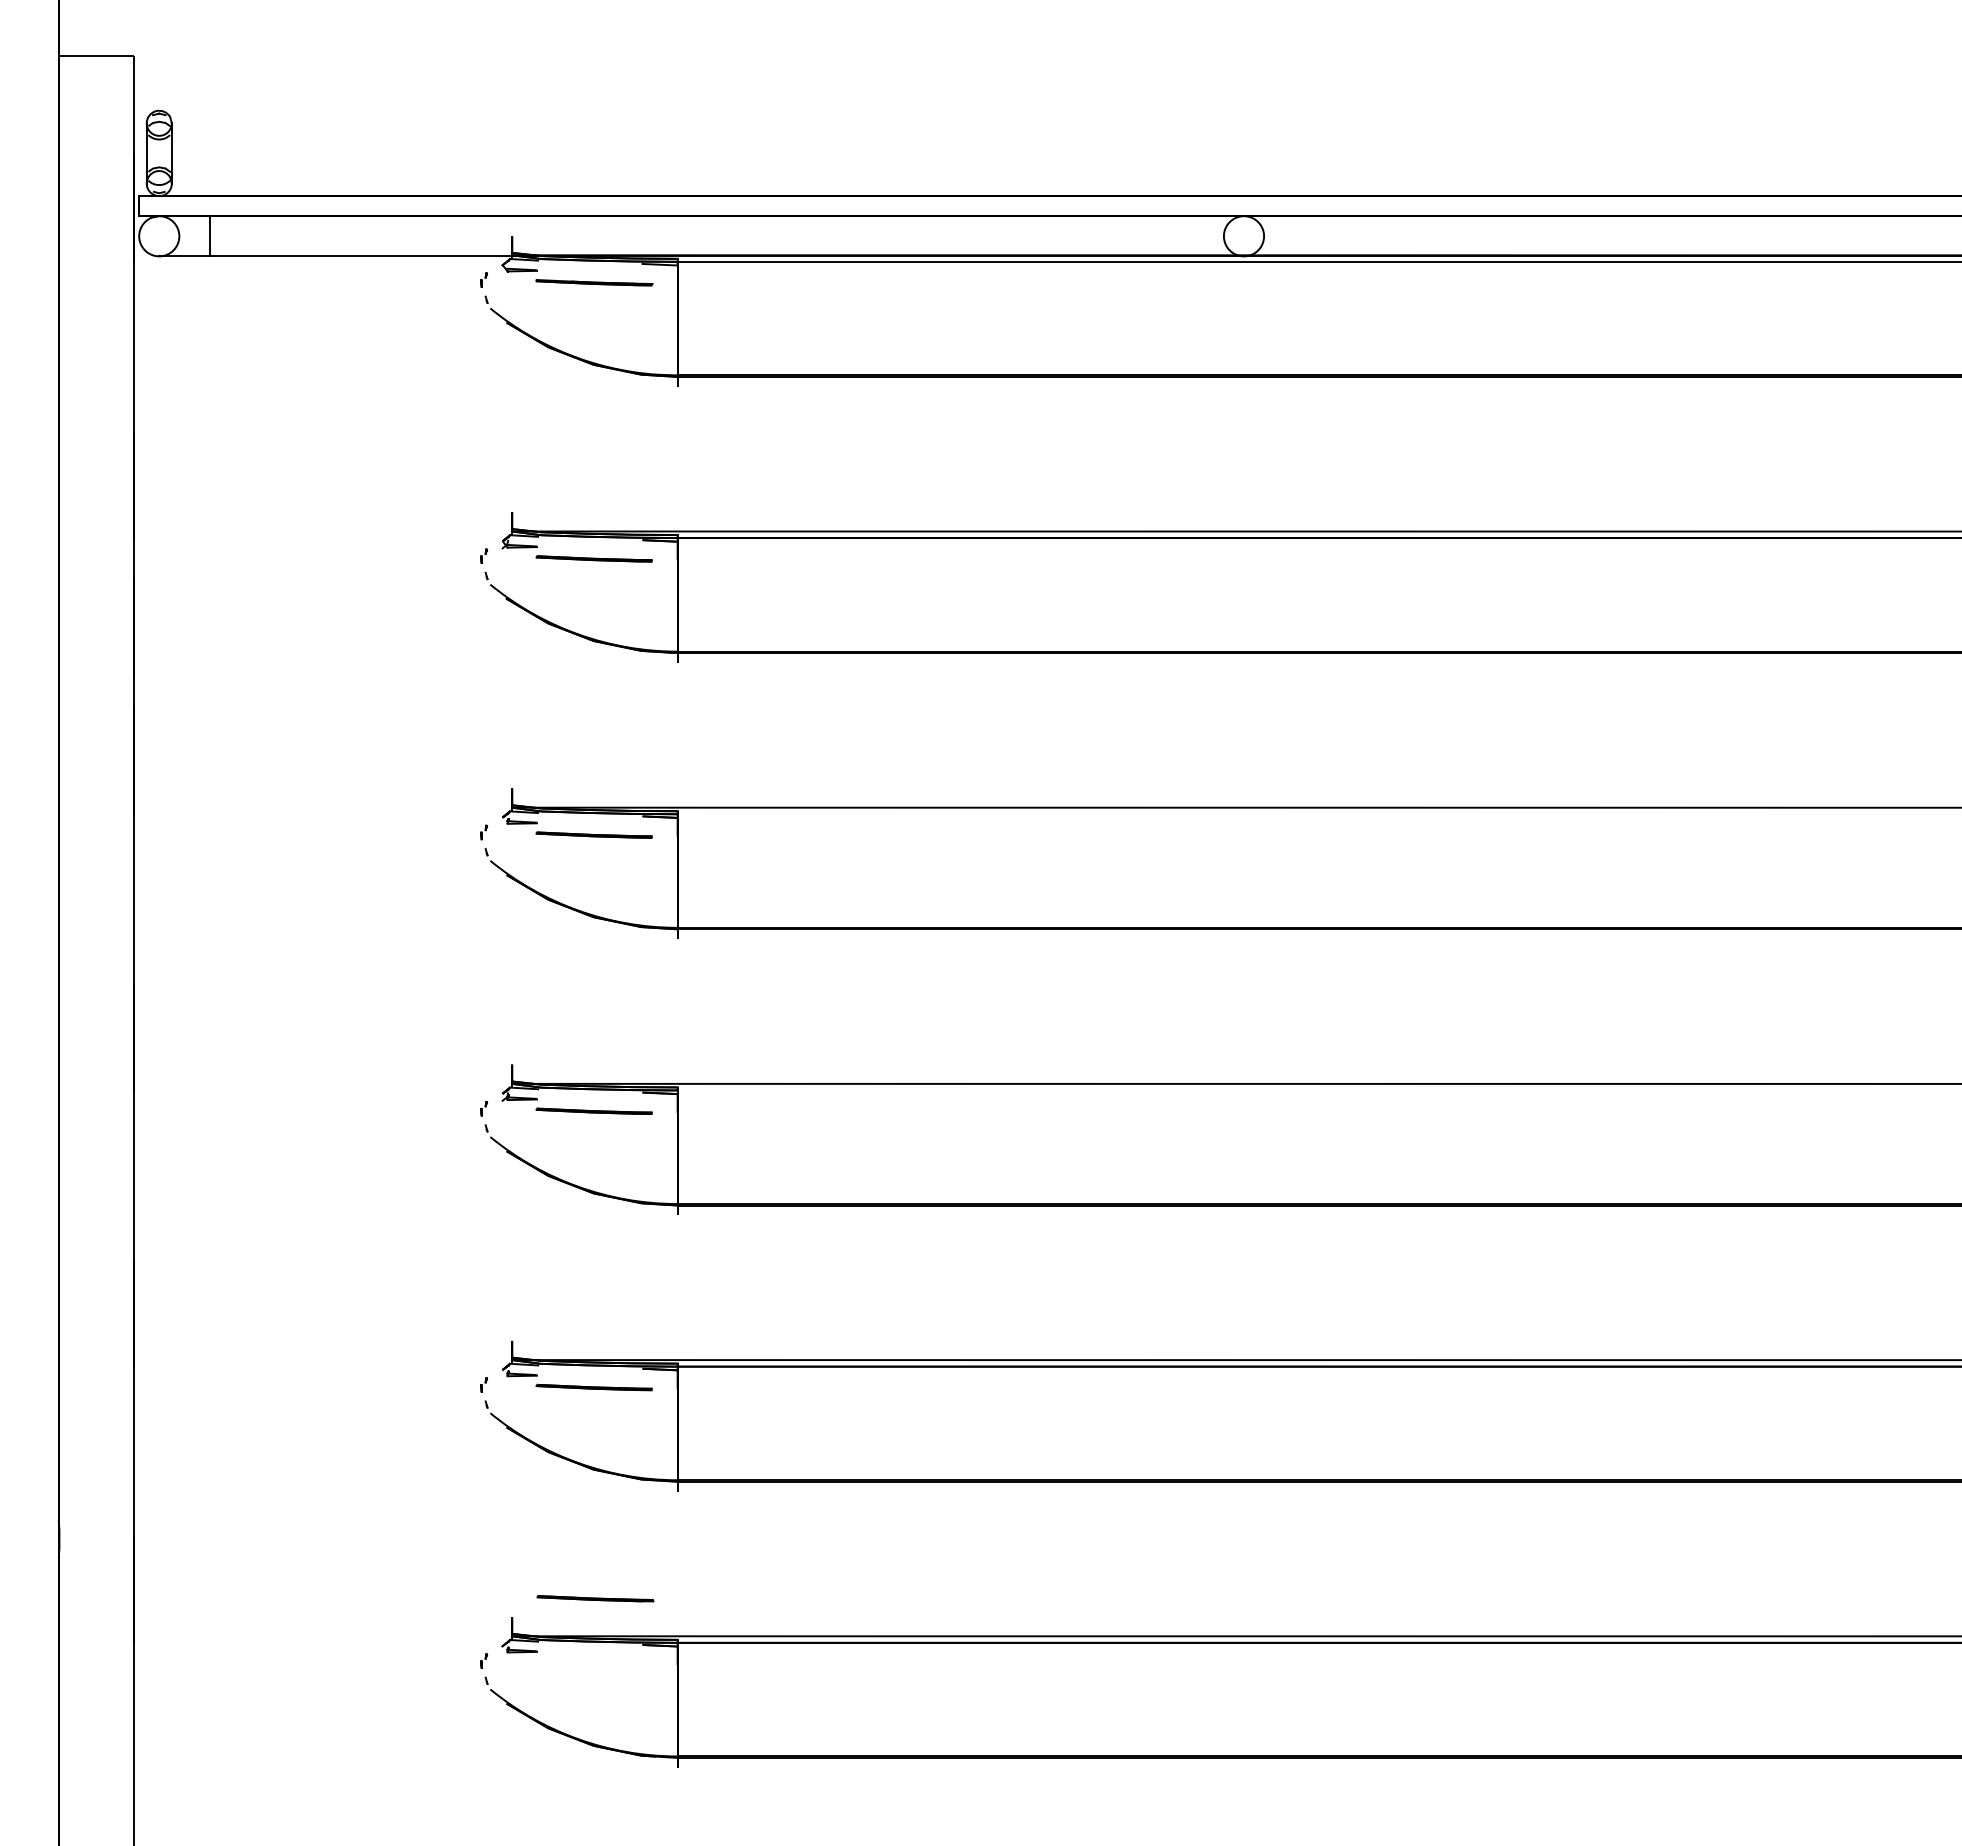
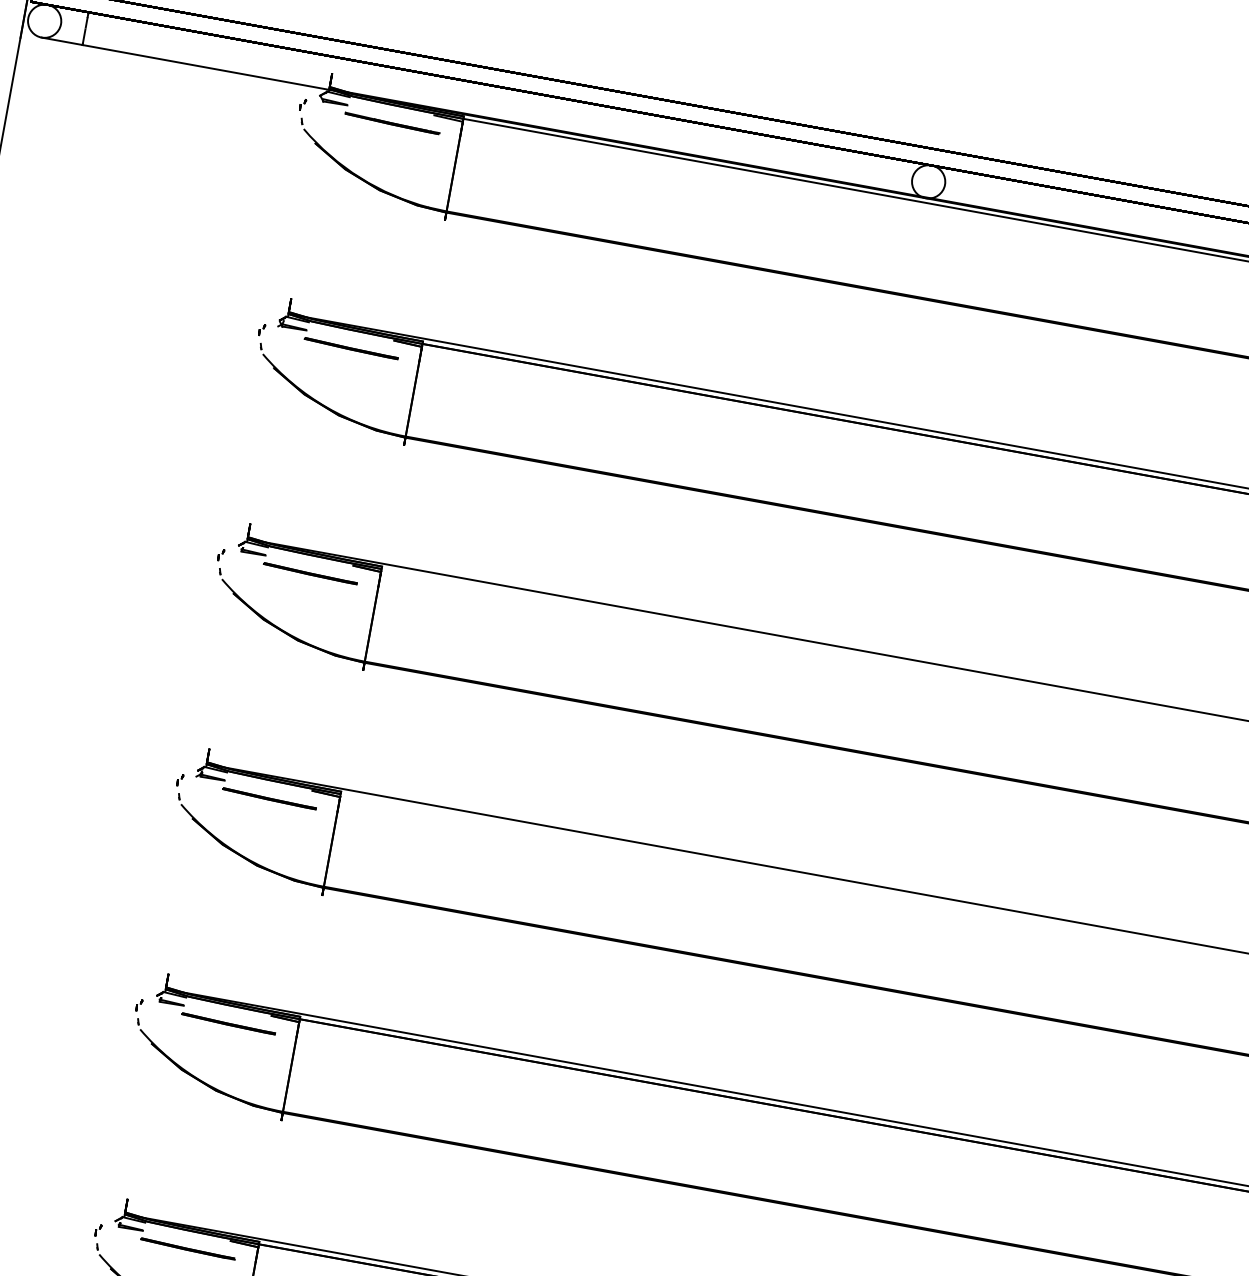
part: (595, 1598) -> (187, 1248), moved

